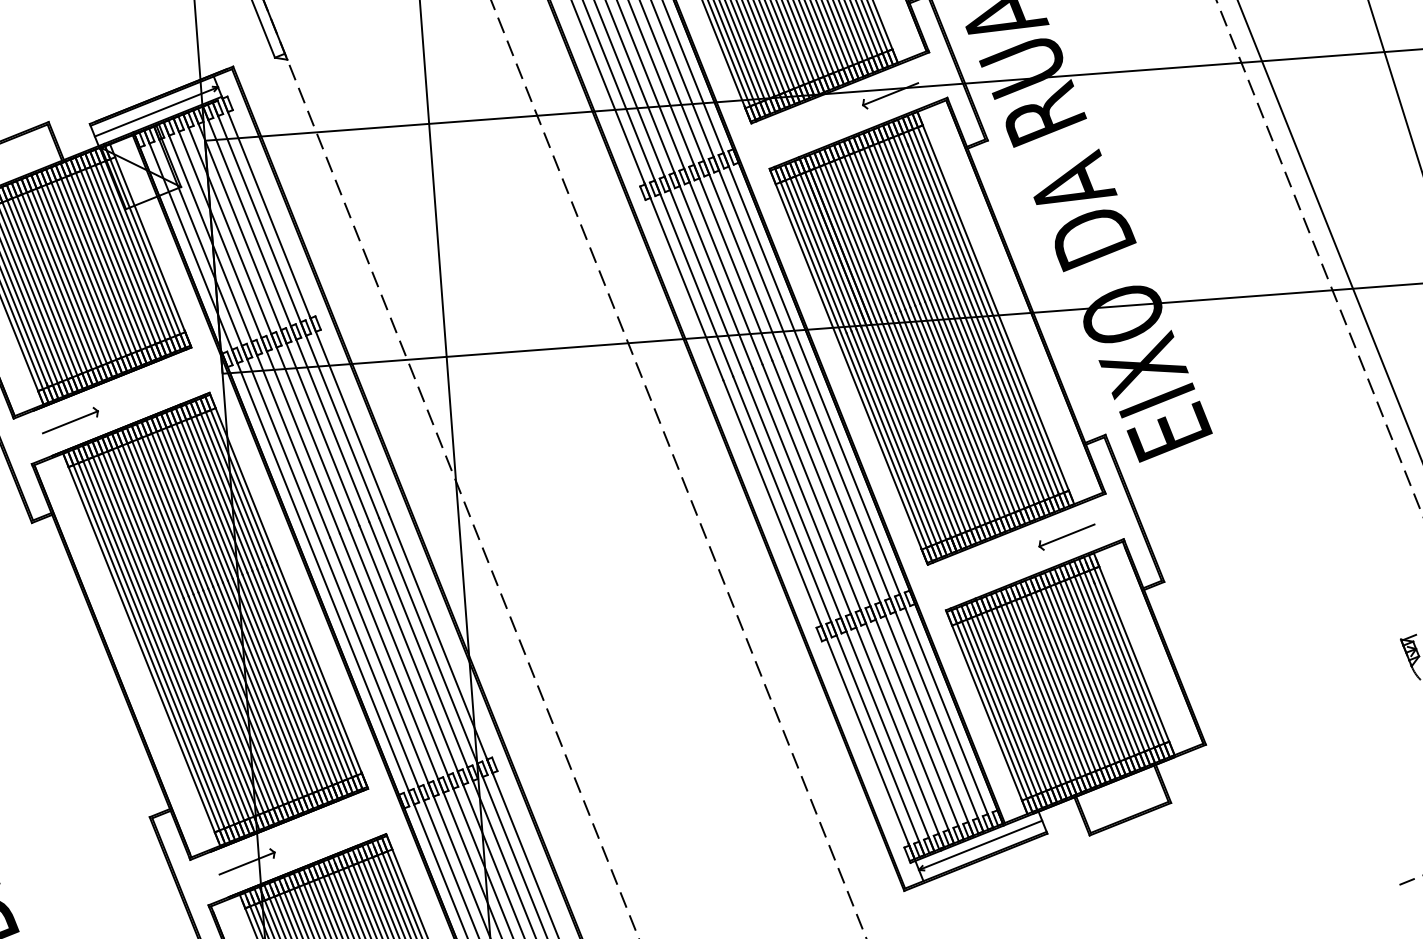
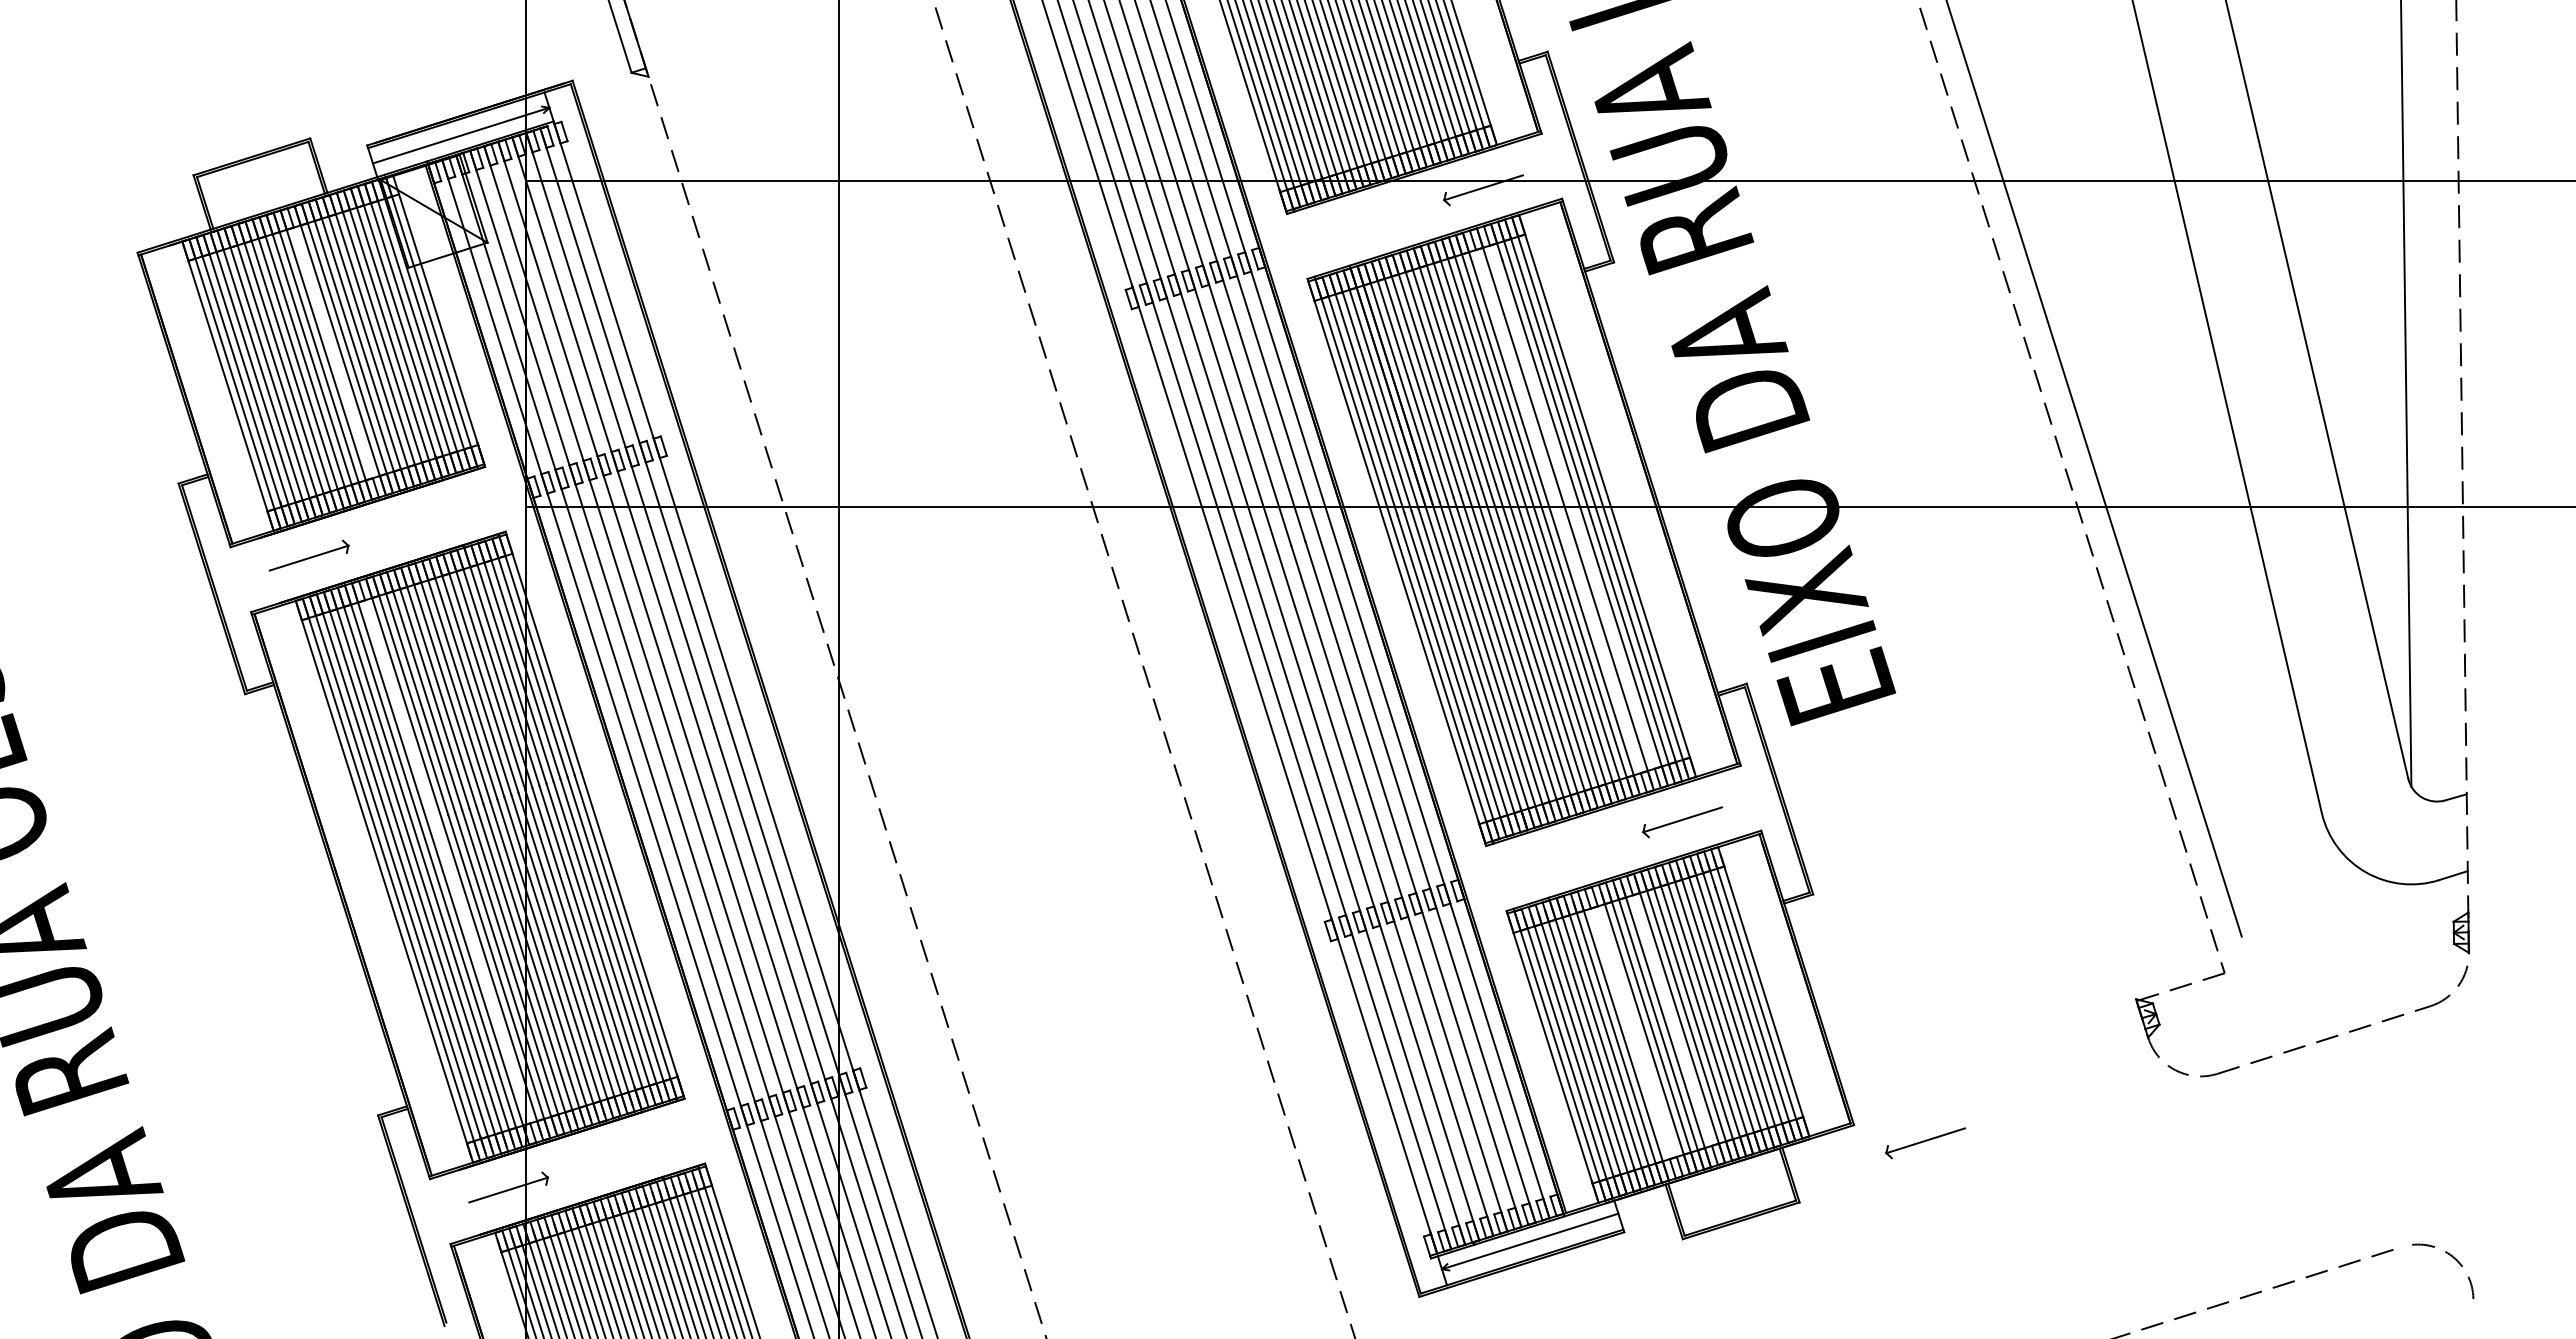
line: (76, 273) -> (332, 351), removed
line: (970, 316) -> (1571, 505), removed
line: (960, 321) -> (1557, 510), removed
line: (184, 631) -> (446, 860), removed
line: (1071, 681) -> (1673, 1023), removed
line: (1047, 692) -> (1638, 1035), removed
line: (1042, 694) -> (1631, 1037), removed
part: (1258, 754) -> (1925, 1143), added

